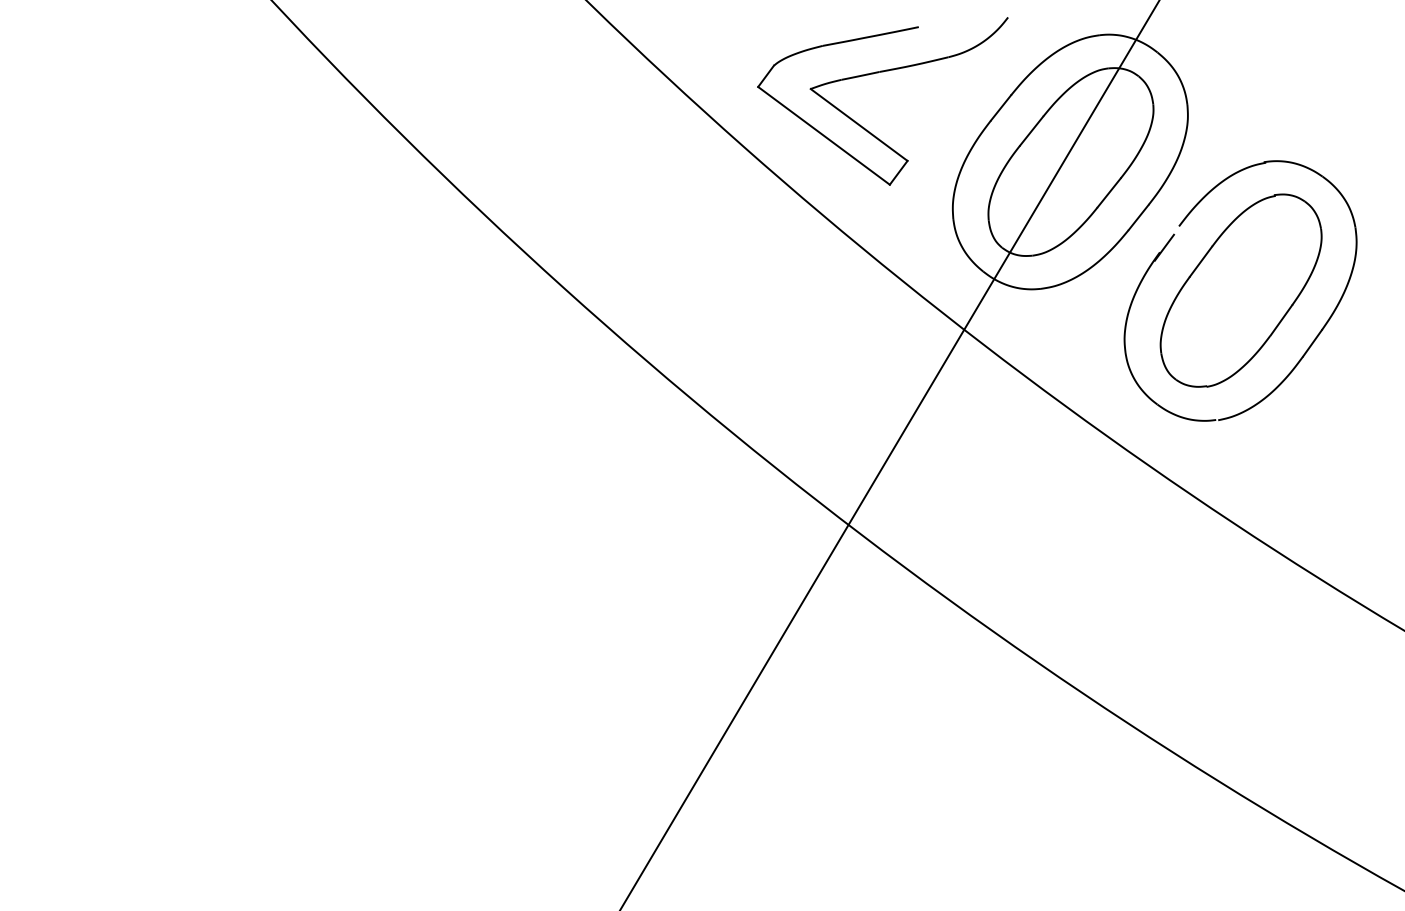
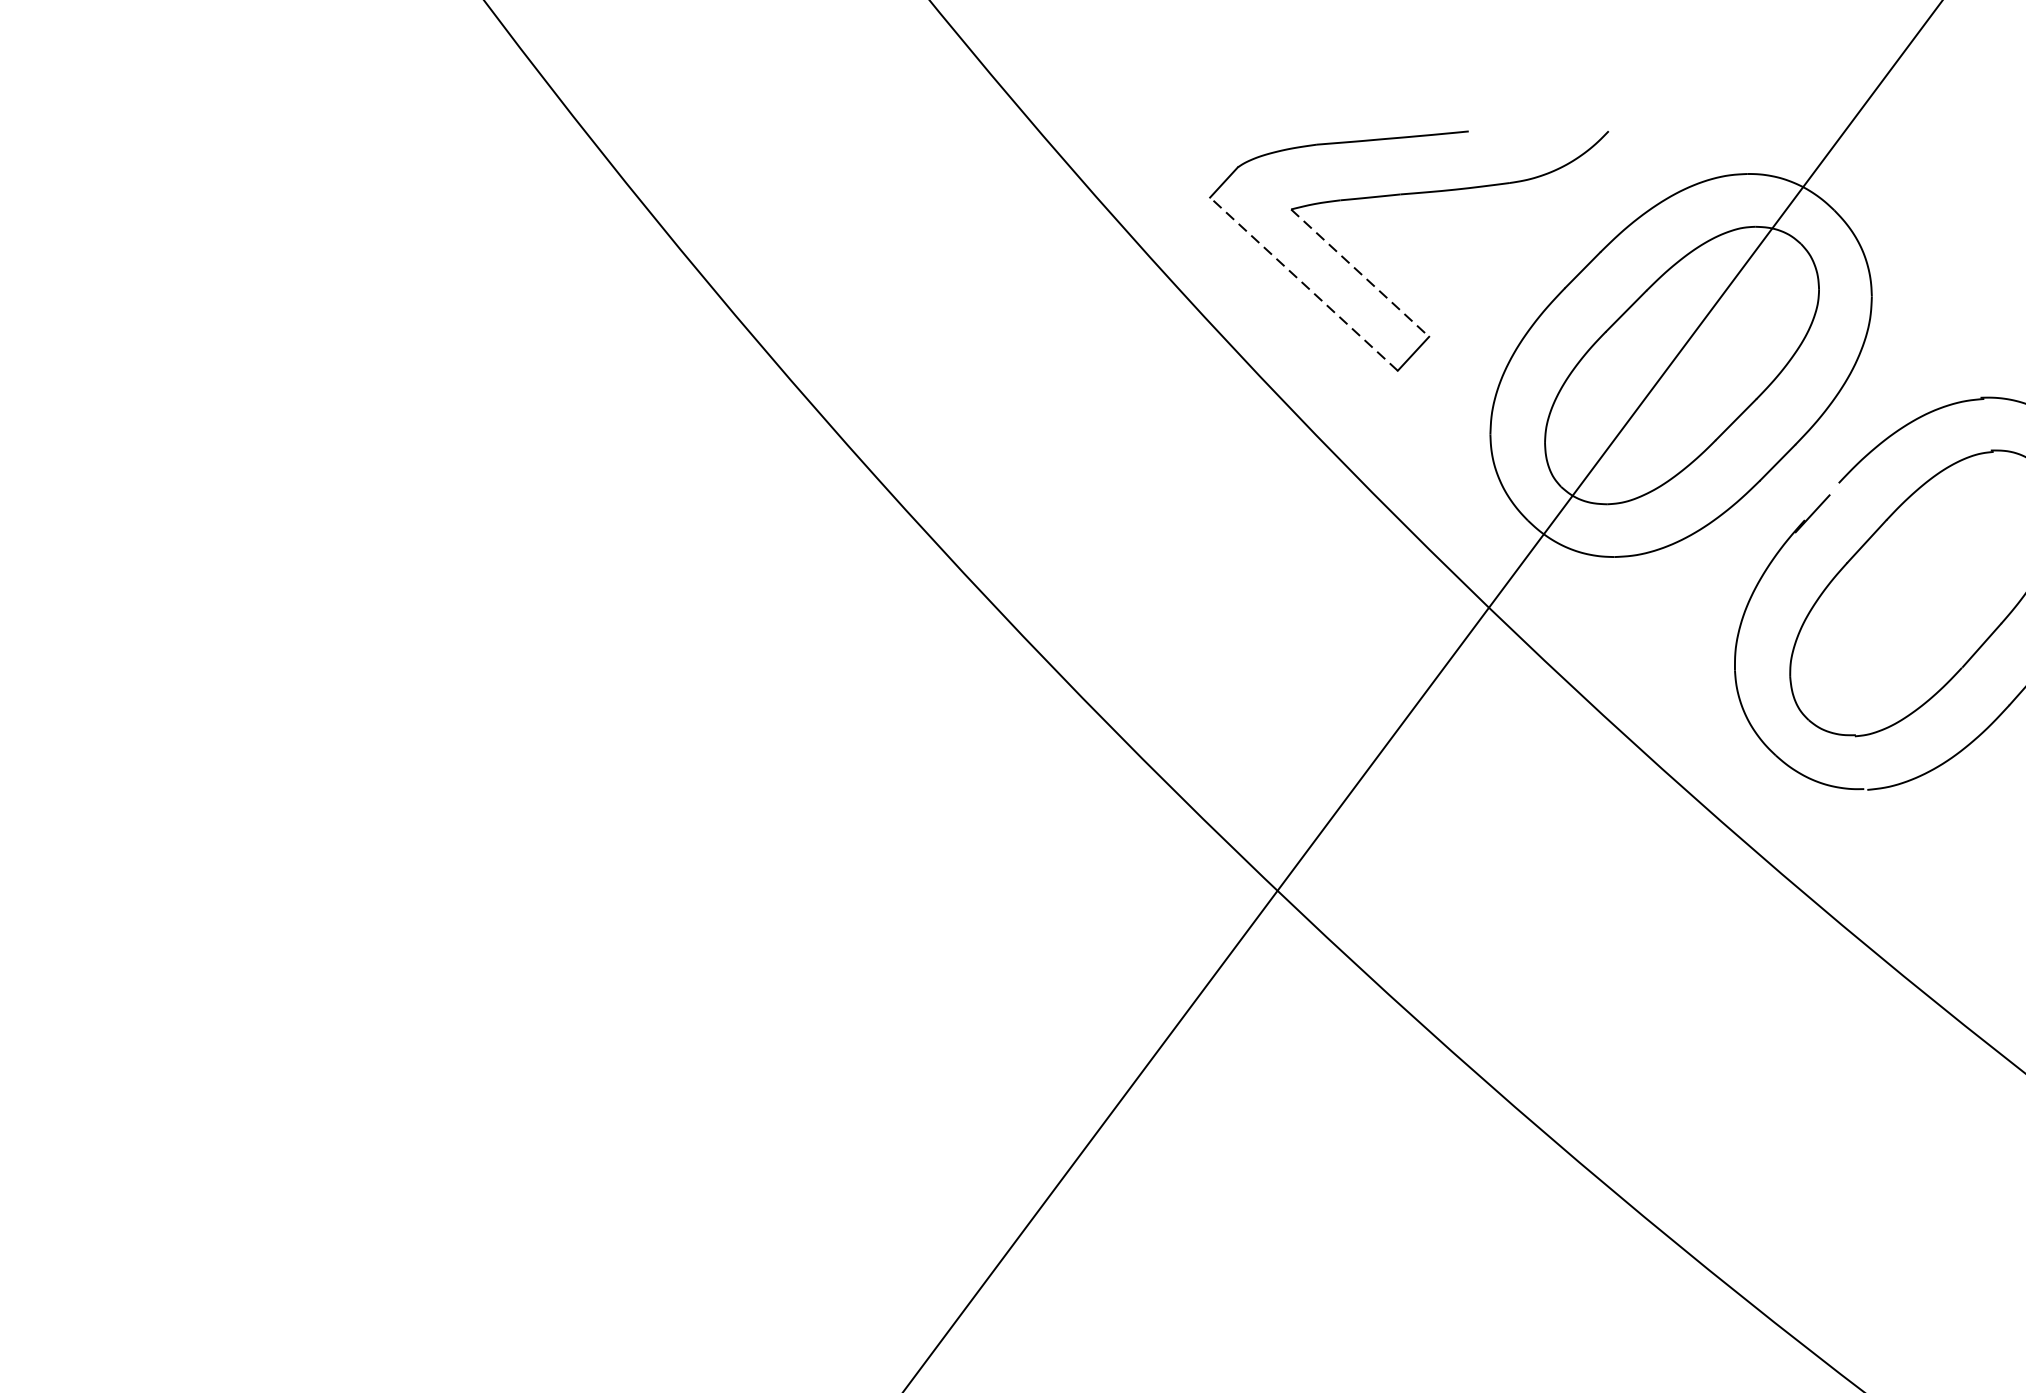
line: (859, 125) -> (1360, 274), solid -> dashed
line: (824, 135) -> (1304, 283), solid -> dashed

